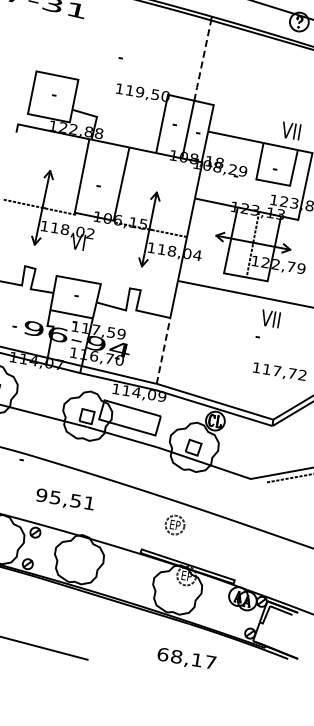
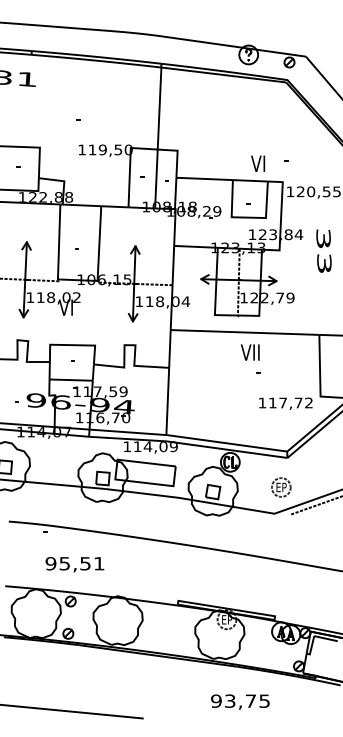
line: (202, 61) -> (159, 109), dashed -> solid
text: (290, 130) -> (257, 163), VII -> VI
text: (270, 318) -> (250, 352), moved
line: (163, 350) -> (167, 401), dashed -> solid
text: (64, 500) -> (74, 564), moved
part: (175, 525) -> (281, 487), moved
text: (186, 657) -> (240, 700), 68,17 -> 93,75

